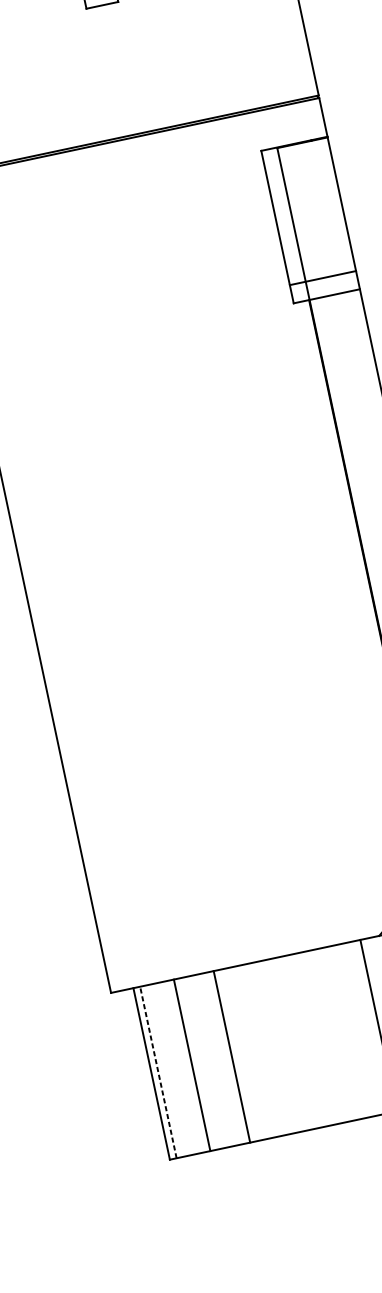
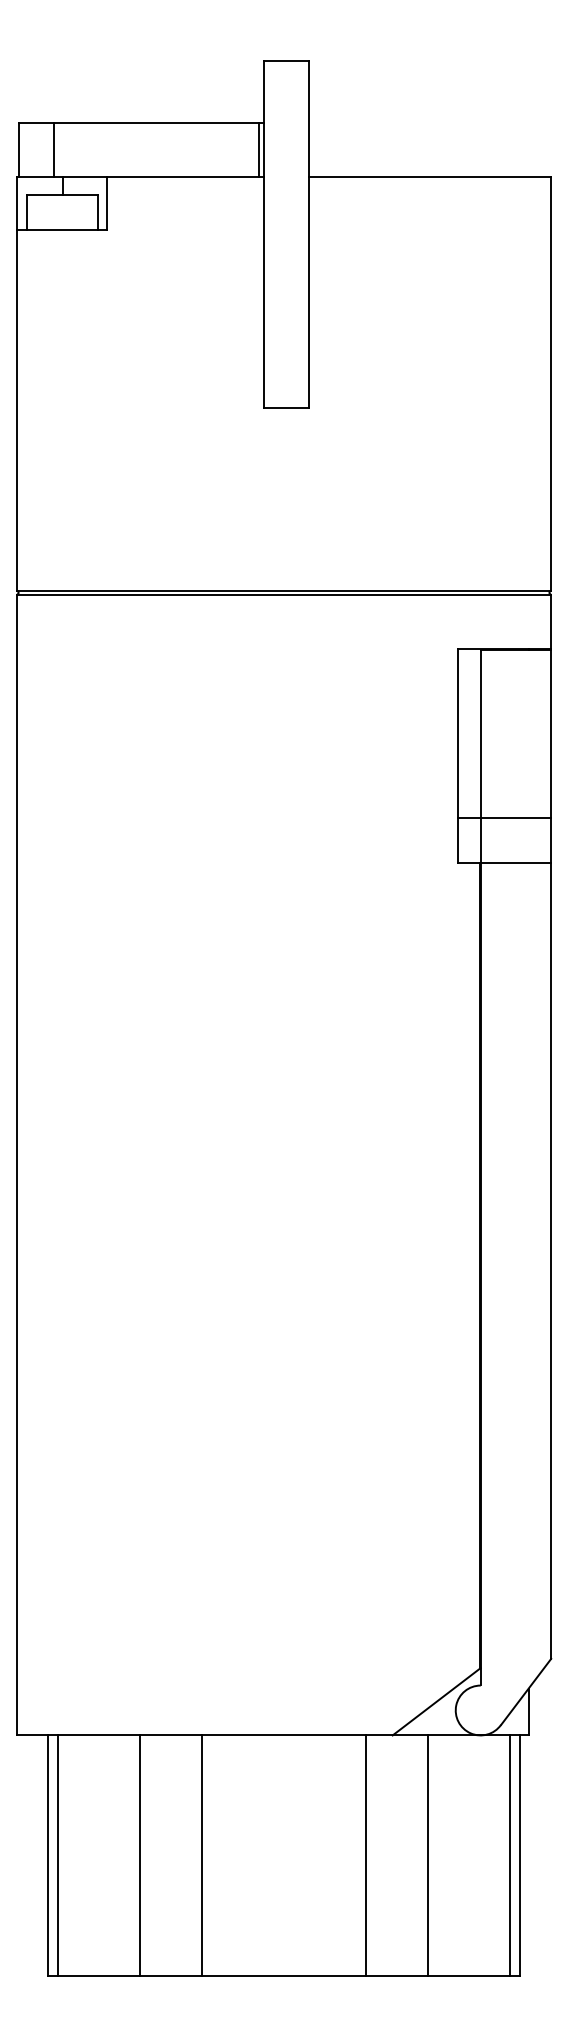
line: (322, 278) -> (504, 818), moved
line: (231, 1056) -> (201, 1855), moved
line: (191, 1065) -> (139, 1855), moved
line: (158, 1072) -> (57, 1855), dashed -> solid

